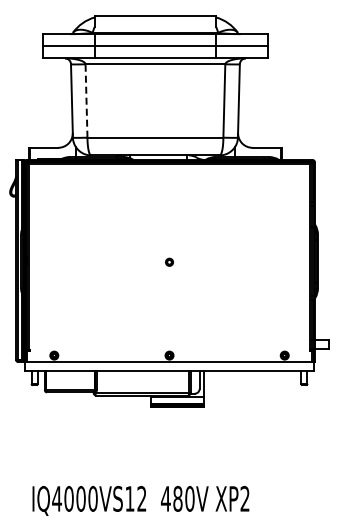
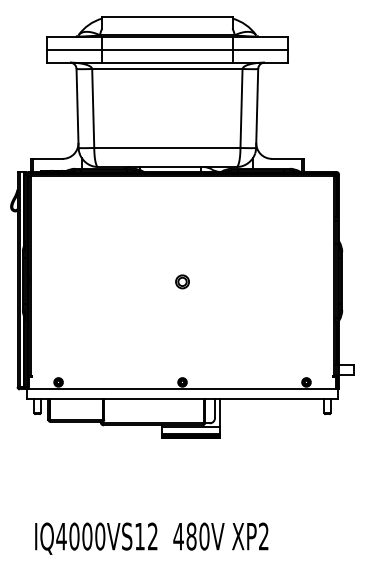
line: (86, 101) -> (93, 109), dashed -> solid
part: (169, 262) -> (182, 282), size x1.67

